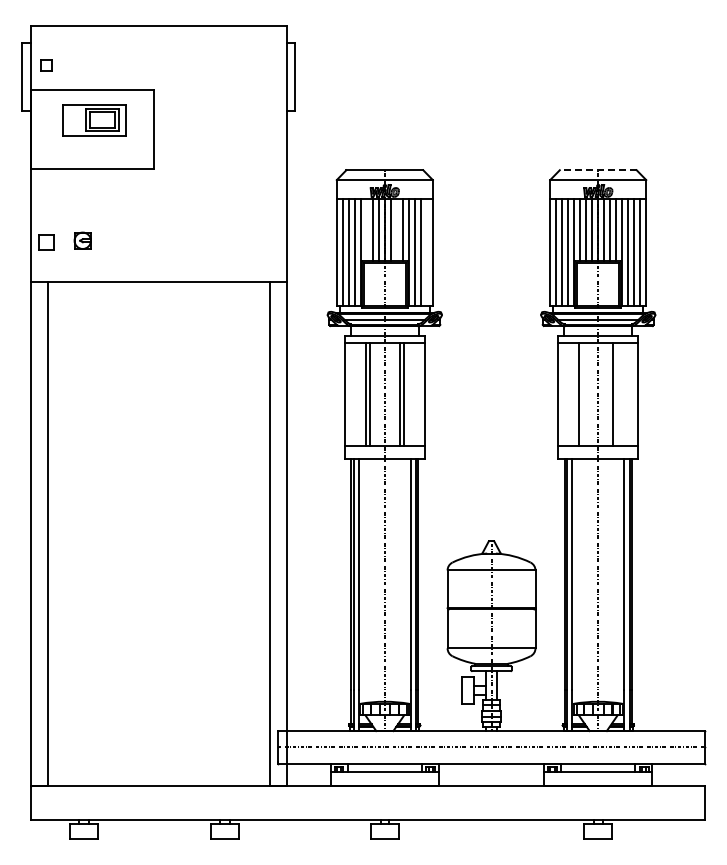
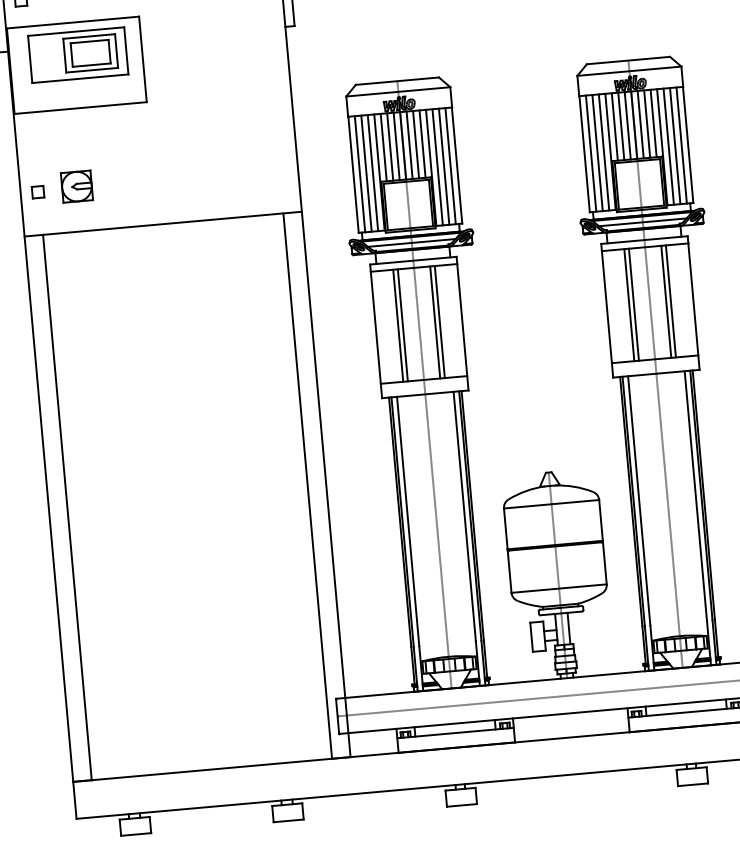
part: (94, 120) -> (78, 55), size x1.43
line: (597, 170) -> (627, 60), dashed -> solid
line: (366, 229) -> (383, 147), added
line: (396, 229) -> (415, 144), added
part: (82, 240) -> (76, 186), size x1.67
part: (46, 242) -> (38, 192), size x0.71
line: (426, 252) -> (450, 166), added
line: (583, 394) -> (634, 304), added
line: (617, 394) -> (670, 301), added

